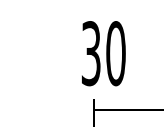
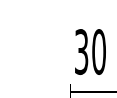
text: (103, 52) -> (90, 51), moved

